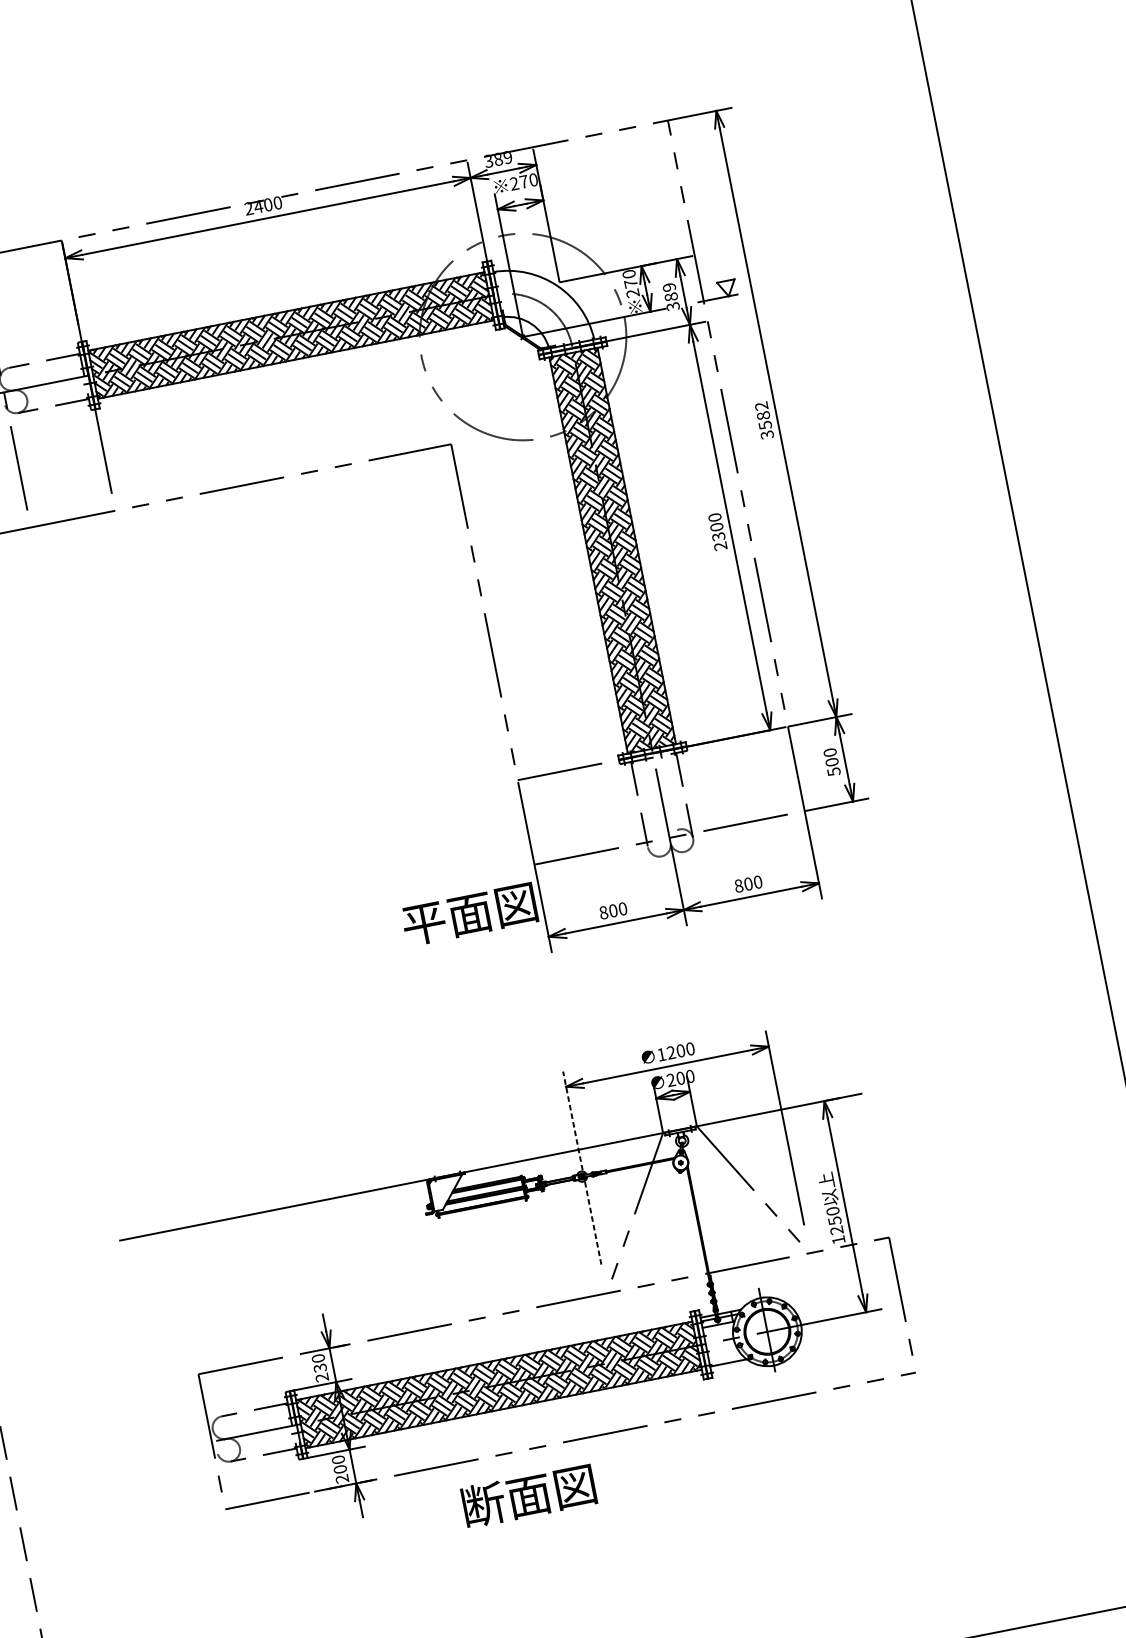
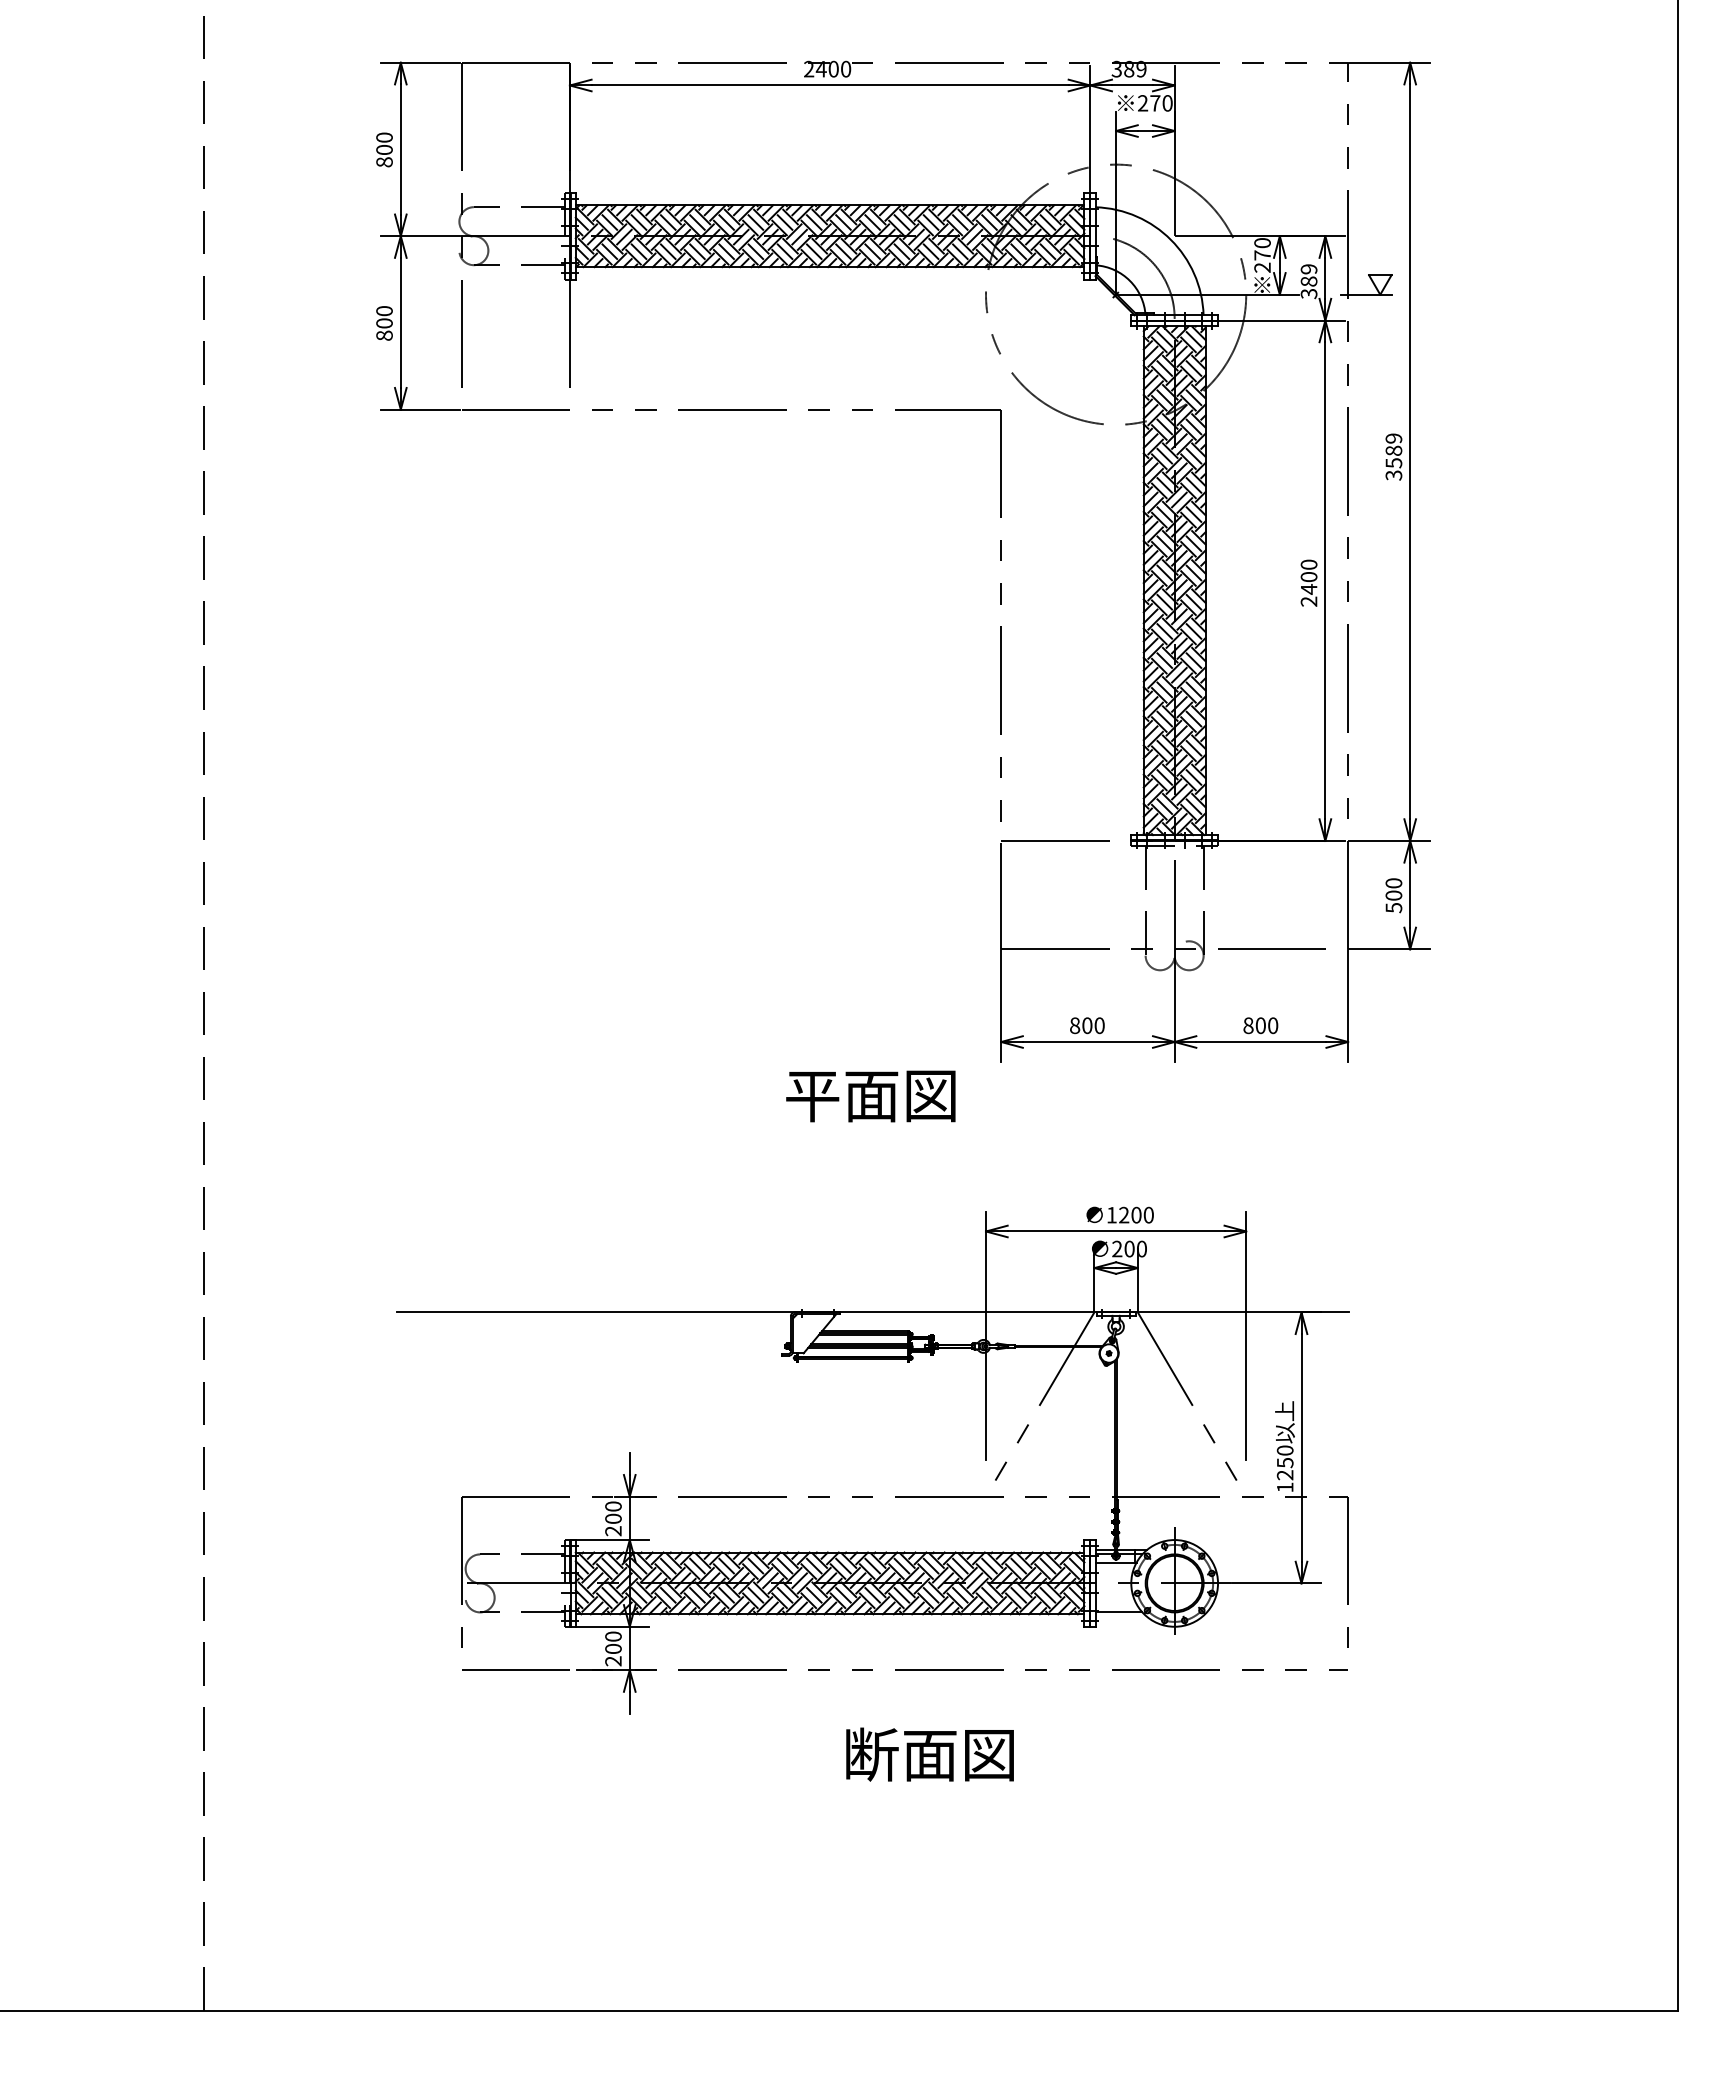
text: (761, 406) -> (1393, 438), 3582 -> 3589
text: (718, 536) -> (1308, 589), 2300 -> 2400
text: (469, 914) -> (870, 1096), moved
line: (582, 1167) -> (986, 1335), dashed -> solid
text: (320, 1367) -> (613, 1518), 230 -> 200
text: (528, 1495) -> (929, 1754), moved

